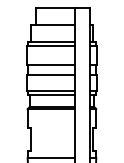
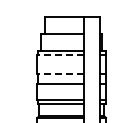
line: (50, 46) -> (60, 55), solid -> dashed
line: (50, 65) -> (60, 74), solid -> dashed

